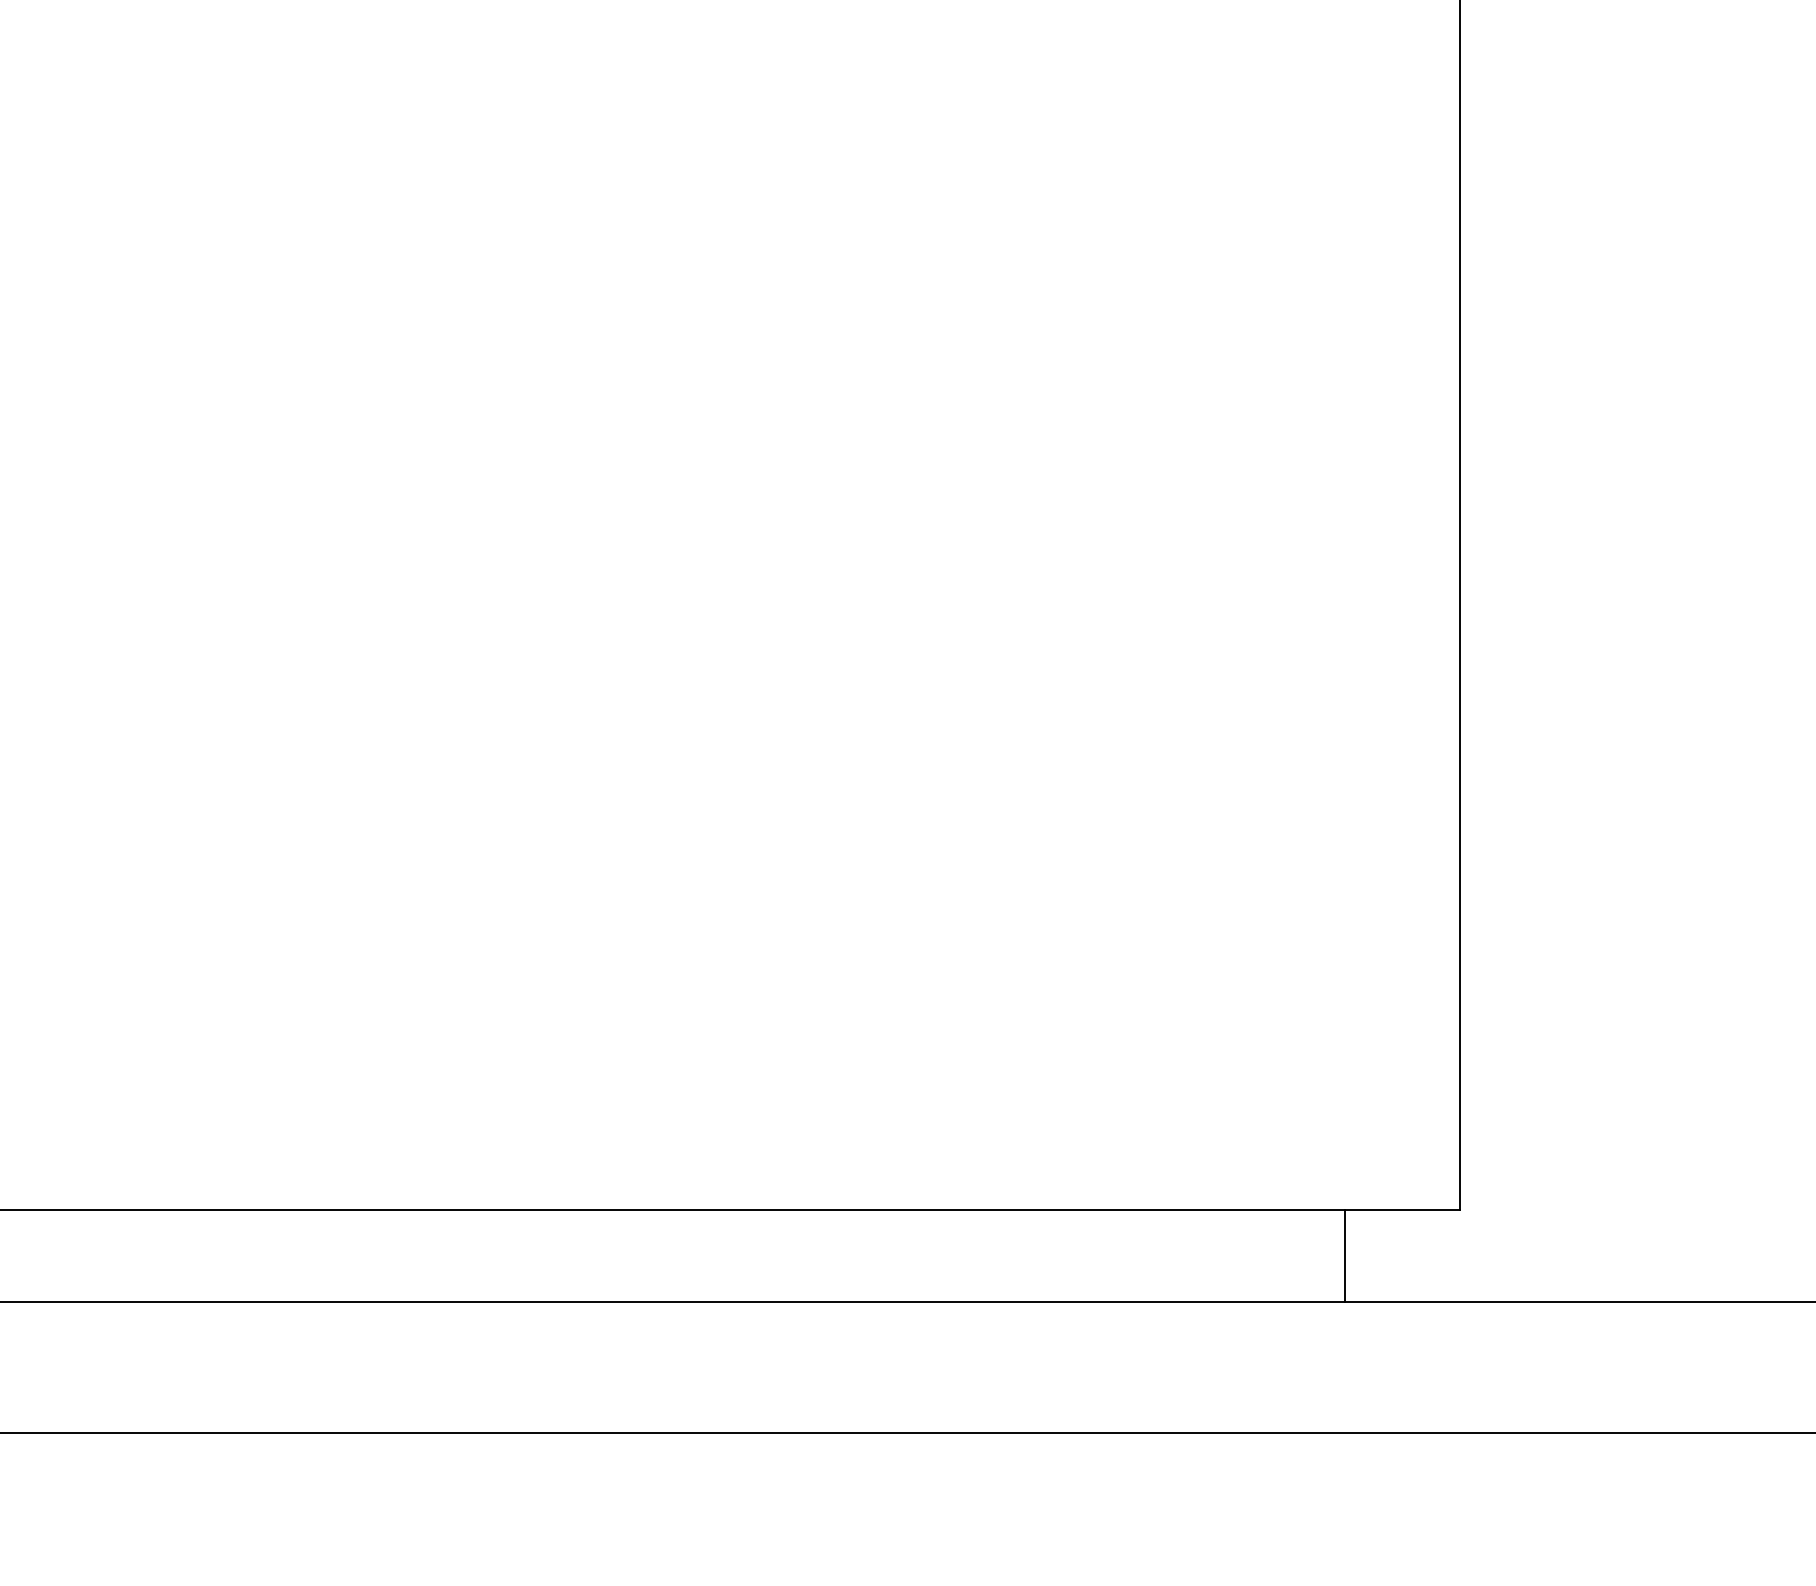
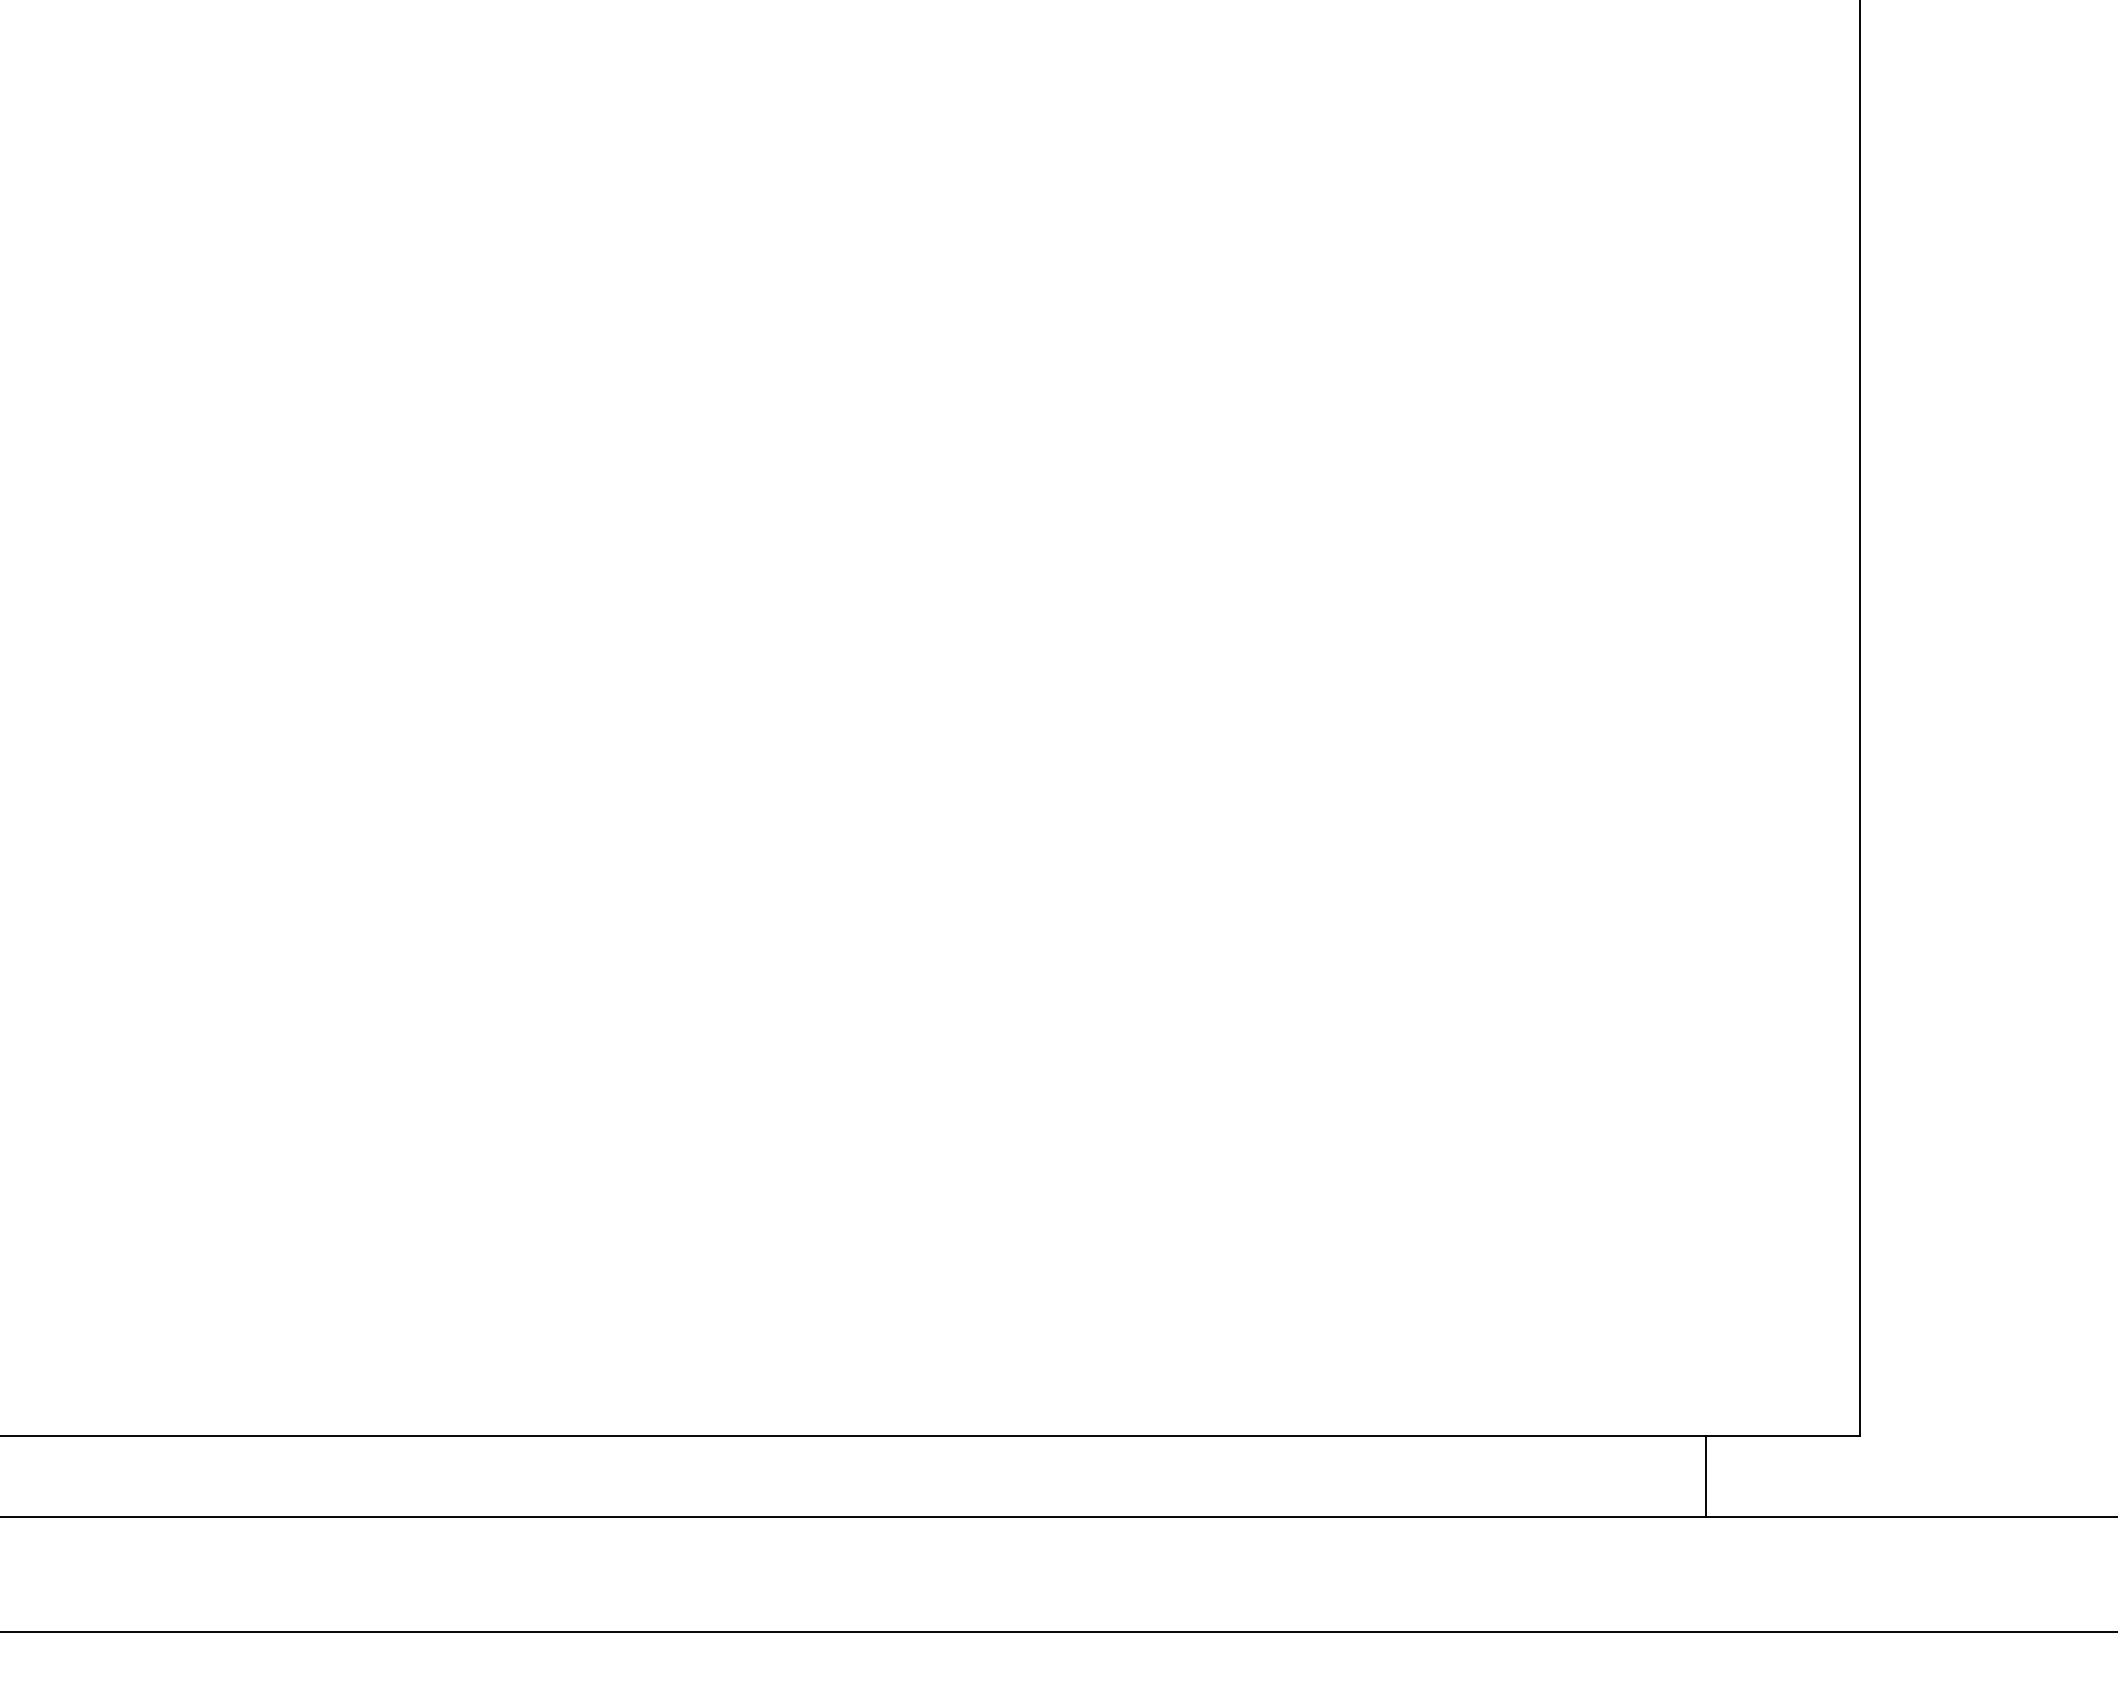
line: (1345, 1255) -> (1705, 1476), moved

